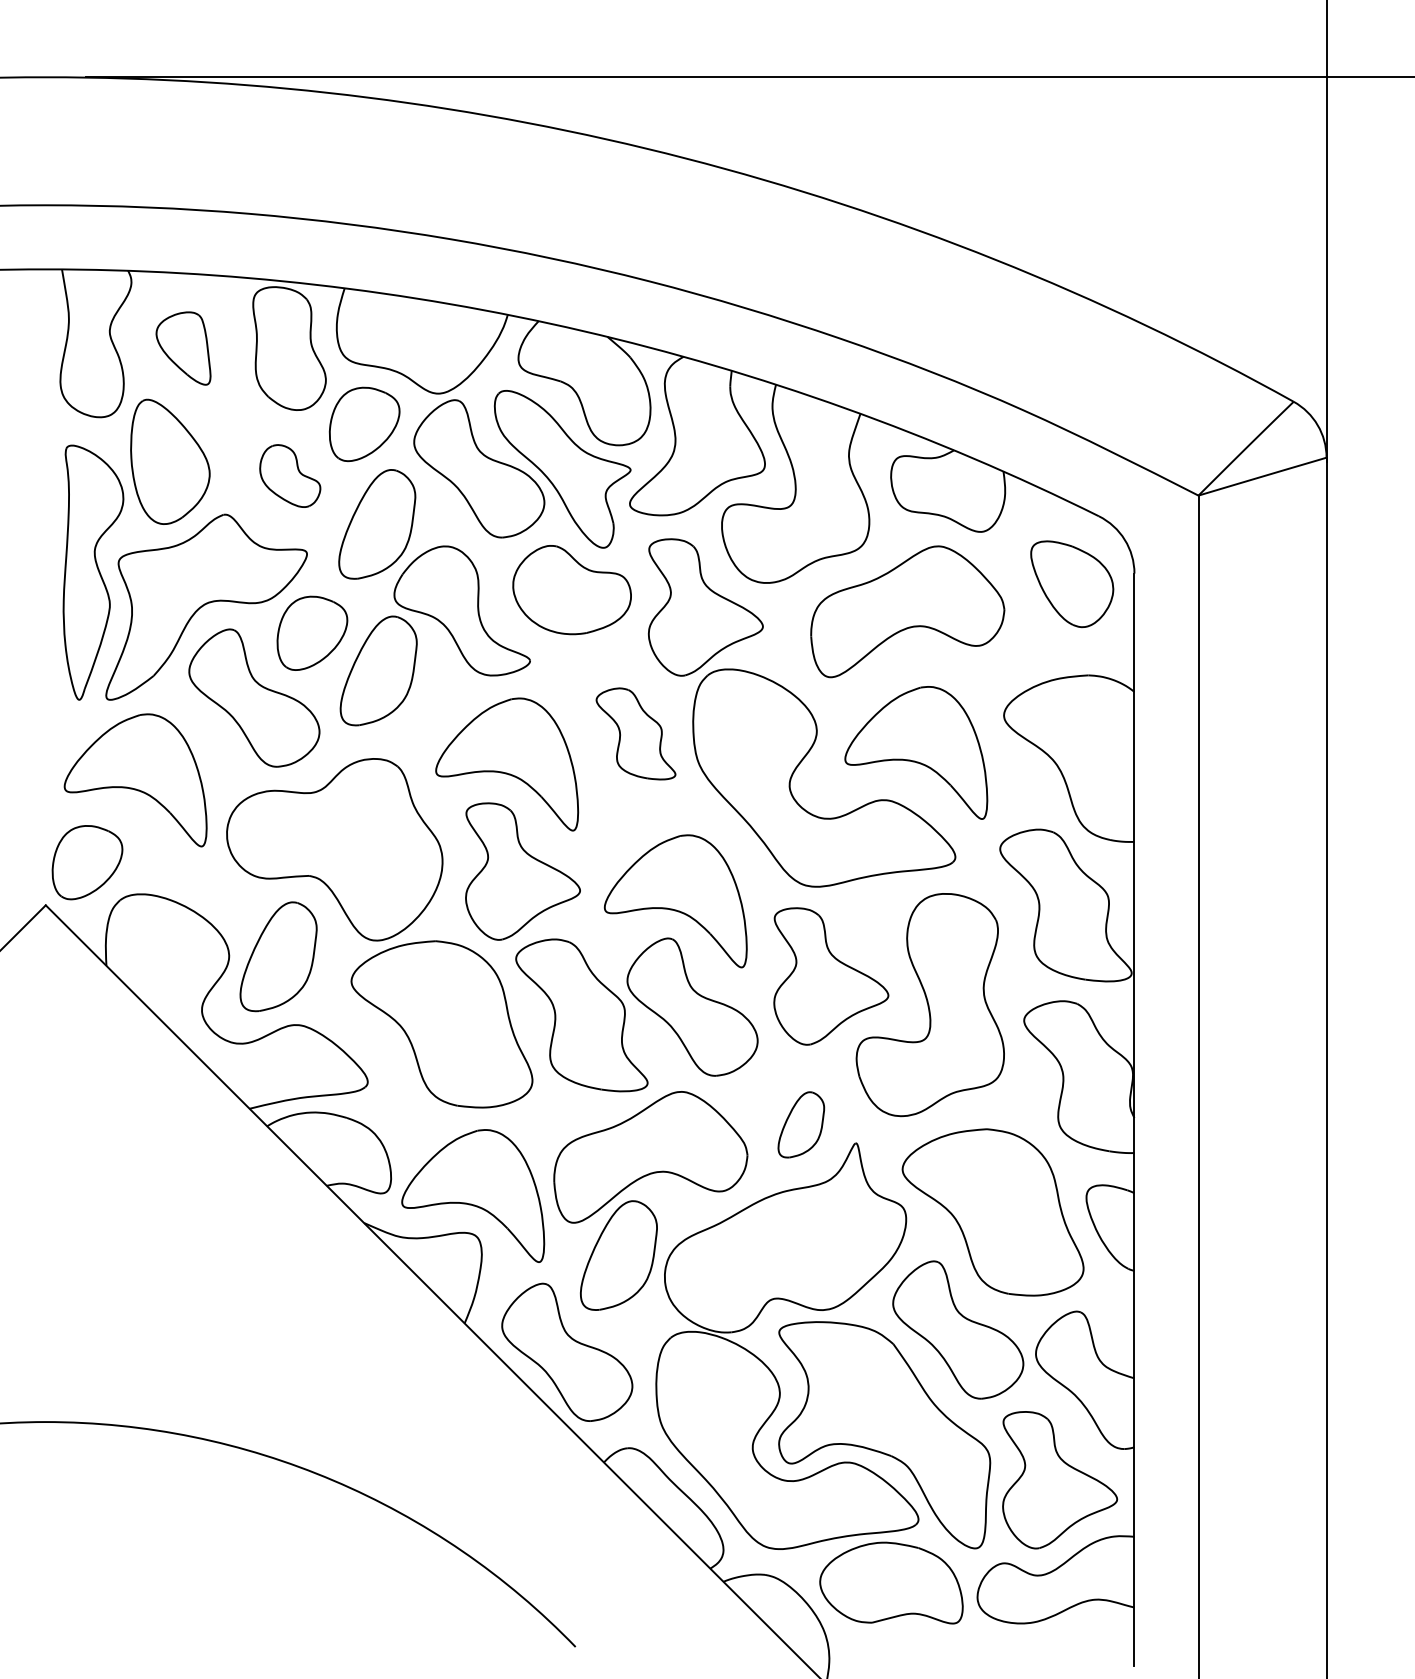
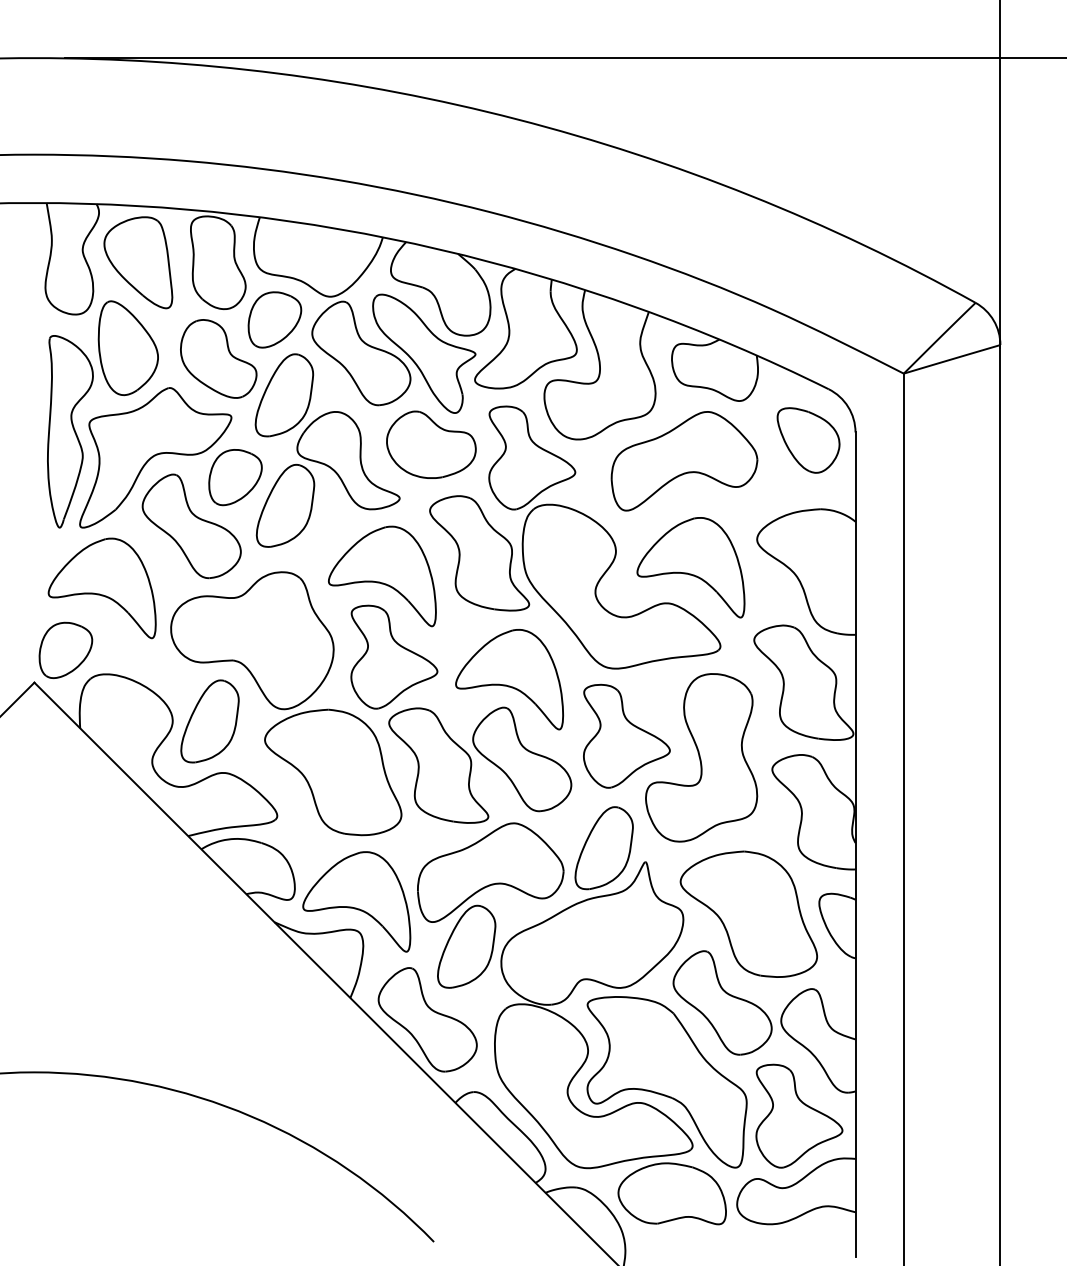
part: (183, 348) -> (138, 262), size x1.67
part: (290, 475) -> (218, 358), size x1.67
part: (635, 733) -> (479, 553), size x1.67
part: (801, 1124) -> (604, 847), size x1.67

